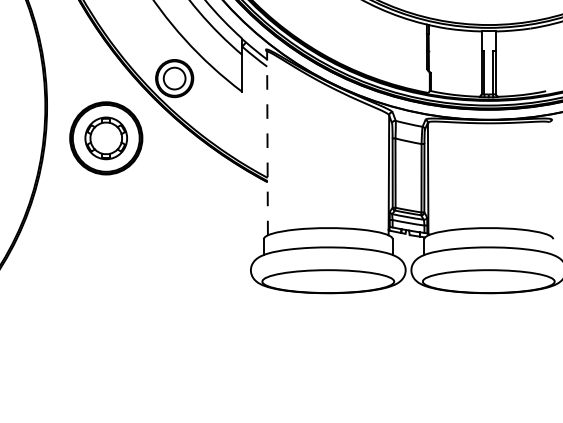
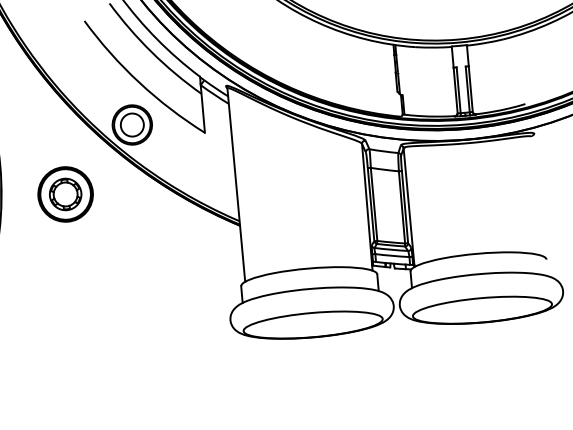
part: (105, 138) -> (64, 194), size x0.71
line: (267, 143) -> (236, 184), dashed -> solid

